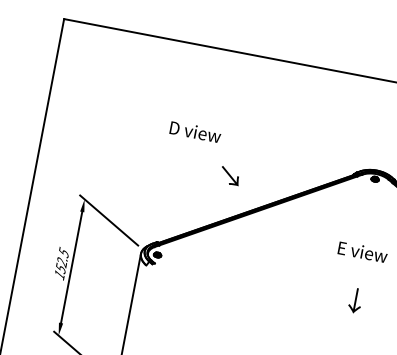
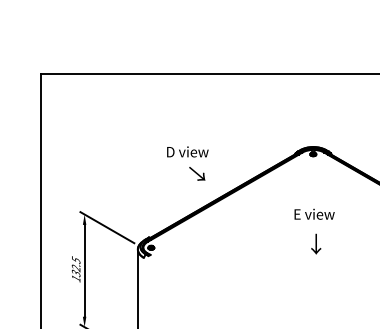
text: (195, 131) -> (187, 151), moved
text: (60, 266) -> (75, 271), 152.5 -> 132.5
text: (356, 300) -> (316, 243), moved

